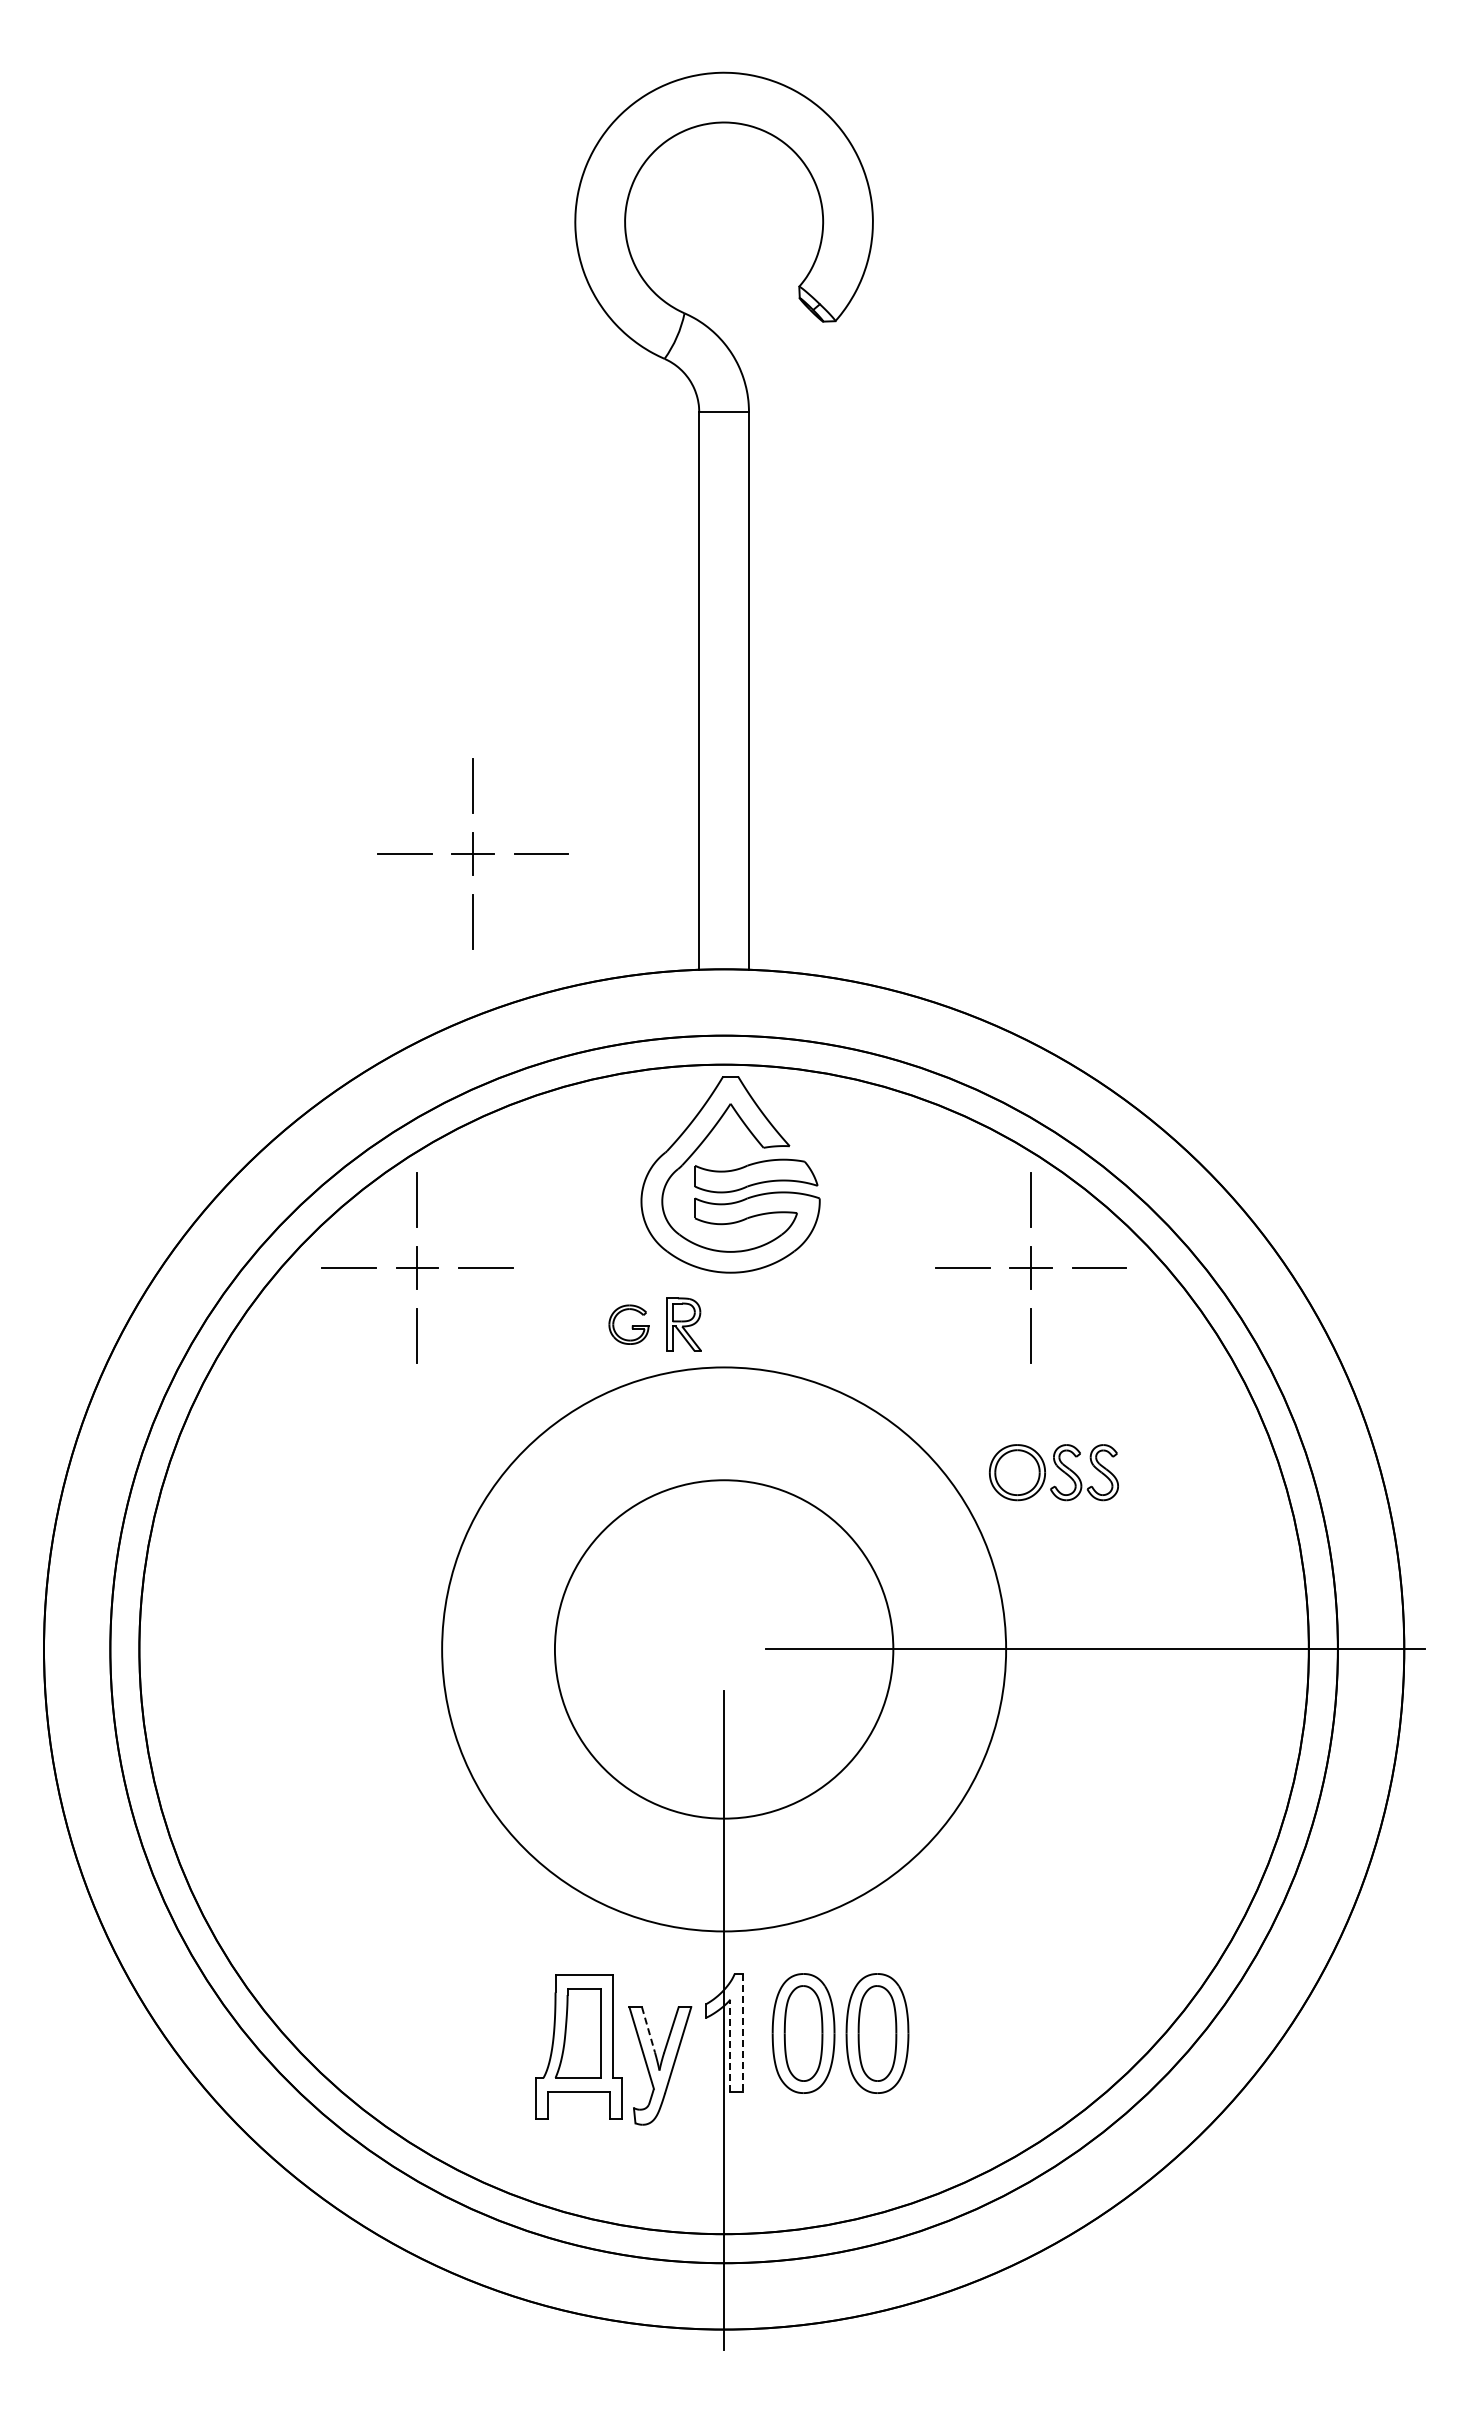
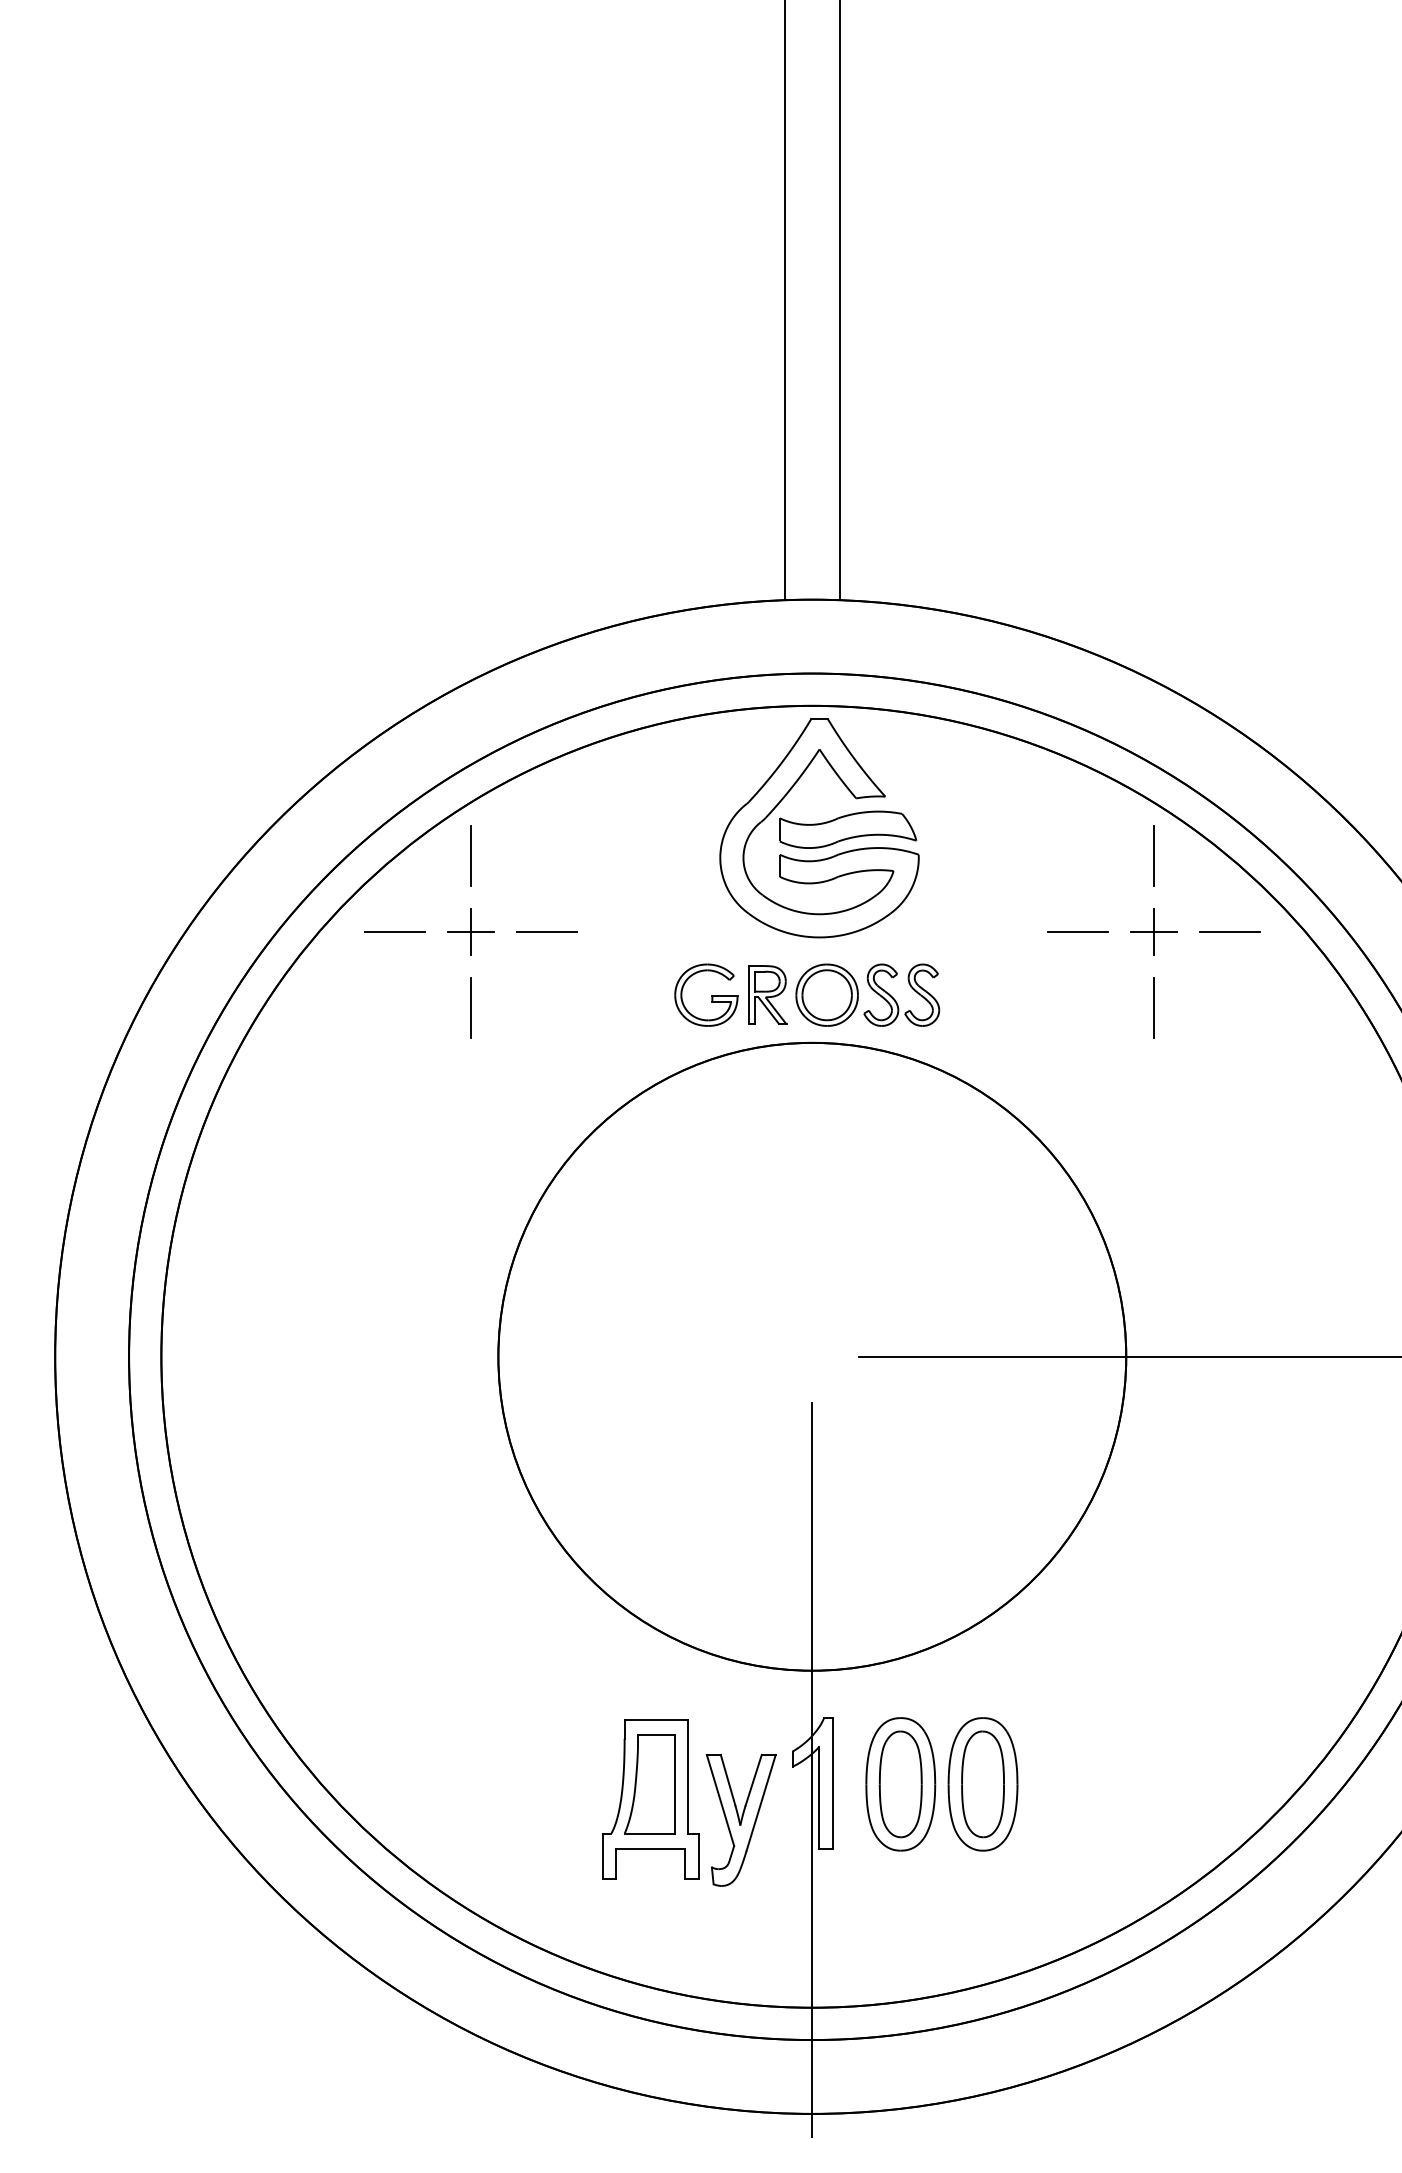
part: (472, 853) -> (532, 470), removed
part: (628, 1324) -> (705, 995), size x1.43
part: (1057, 1467) -> (871, 989), moved
circle: (724, 1649) -> (812, 1356), size x1.67
line: (648, 2029) -> (728, 1779), dashed -> solid
line: (742, 2032) -> (832, 1783), dashed -> solid
line: (730, 2045) -> (819, 1797), dashed -> solid

